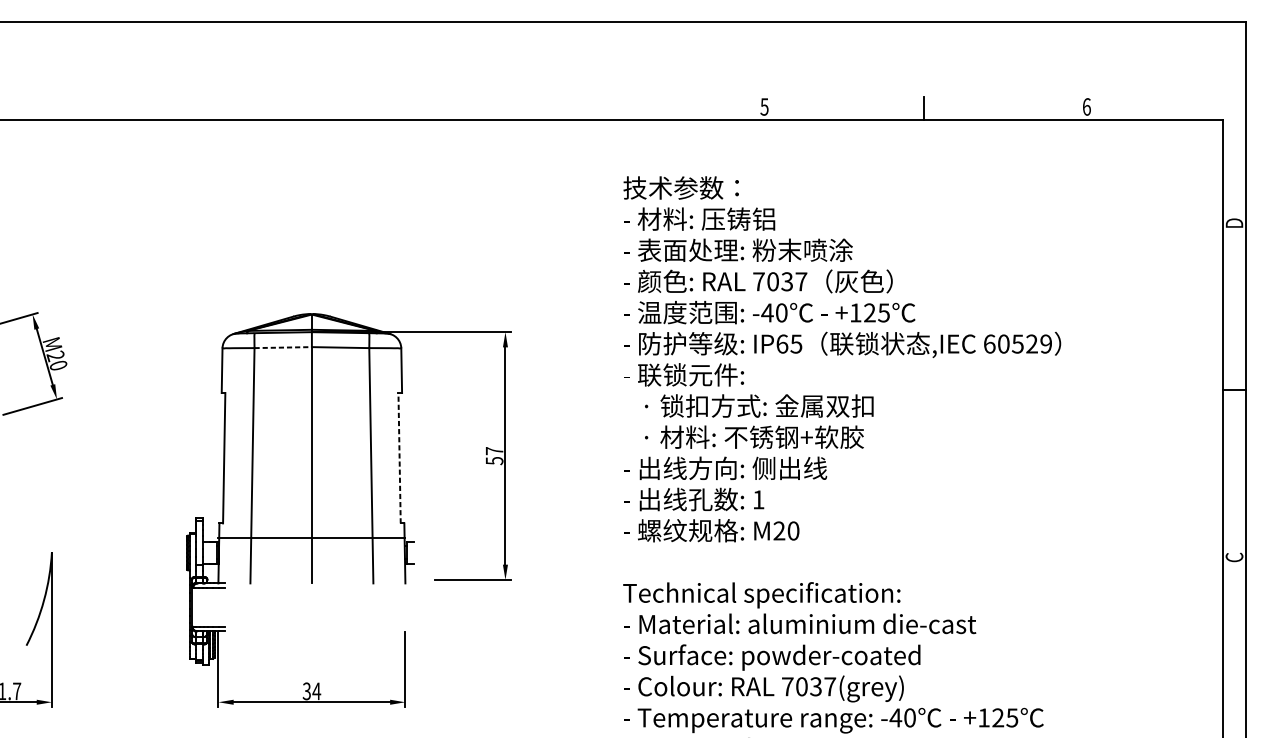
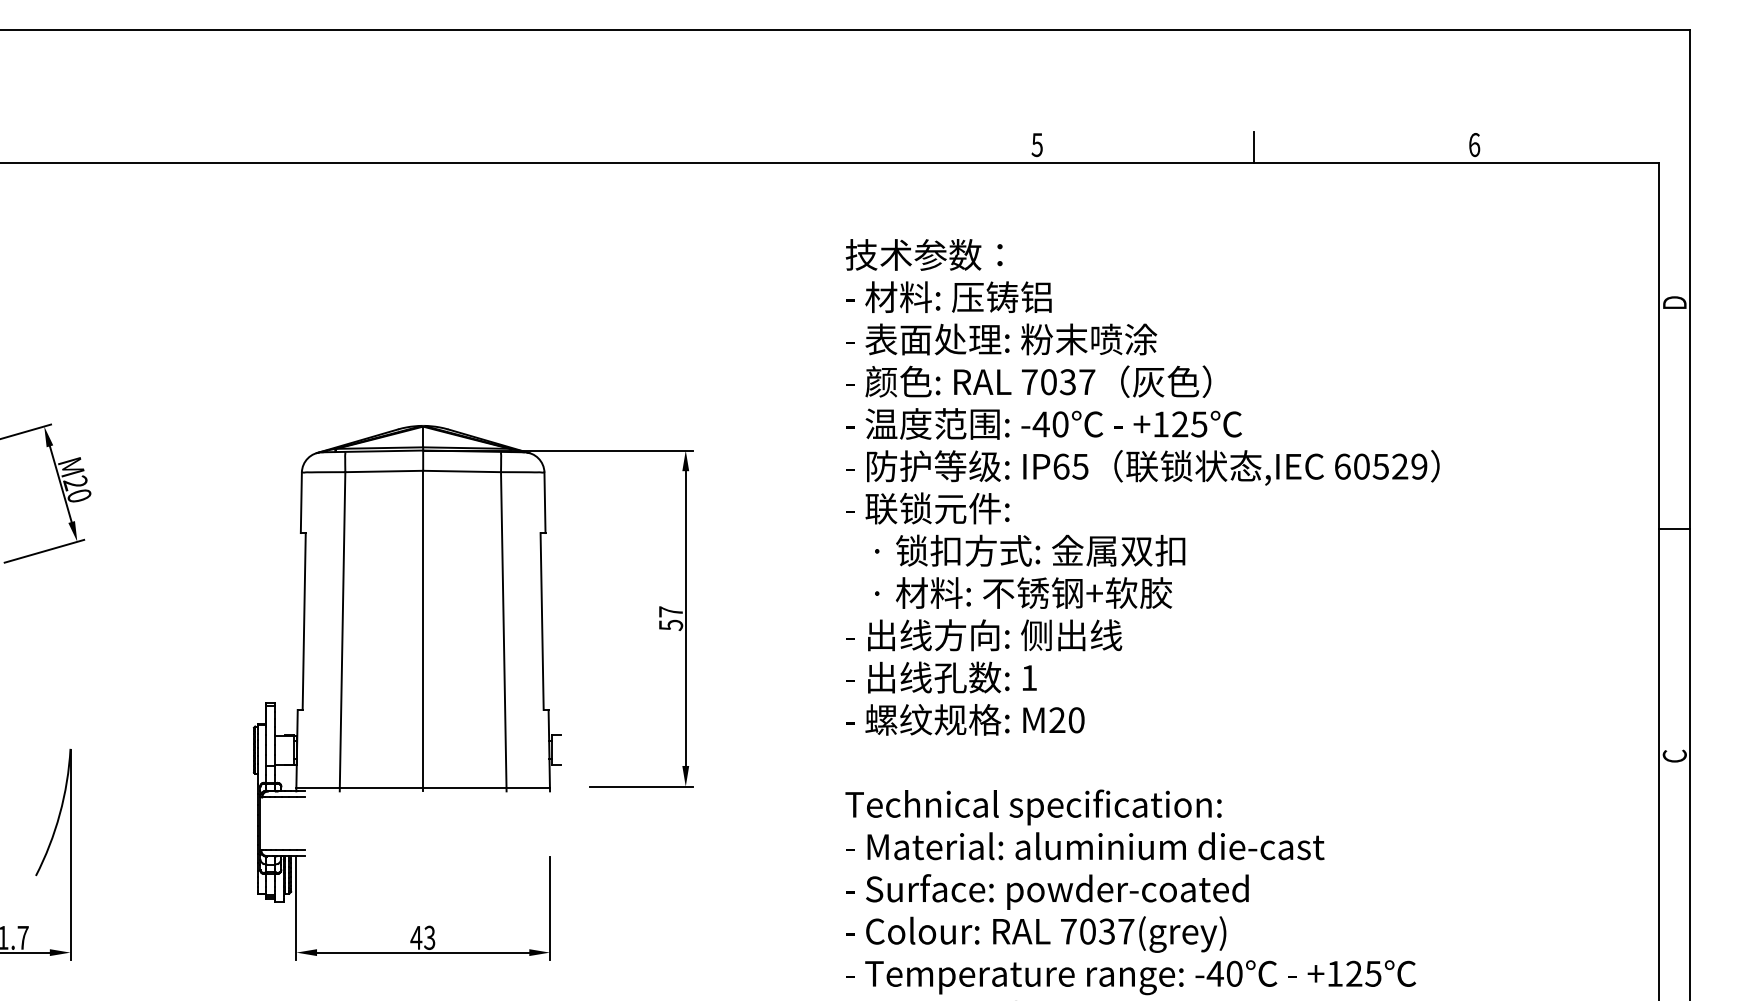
line: (283, 347) -> (384, 471), dashed -> solid
line: (399, 458) -> (542, 621), dashed -> solid
line: (311, 537) -> (422, 787), moved
text: (311, 691) -> (422, 937), 34 -> 43

